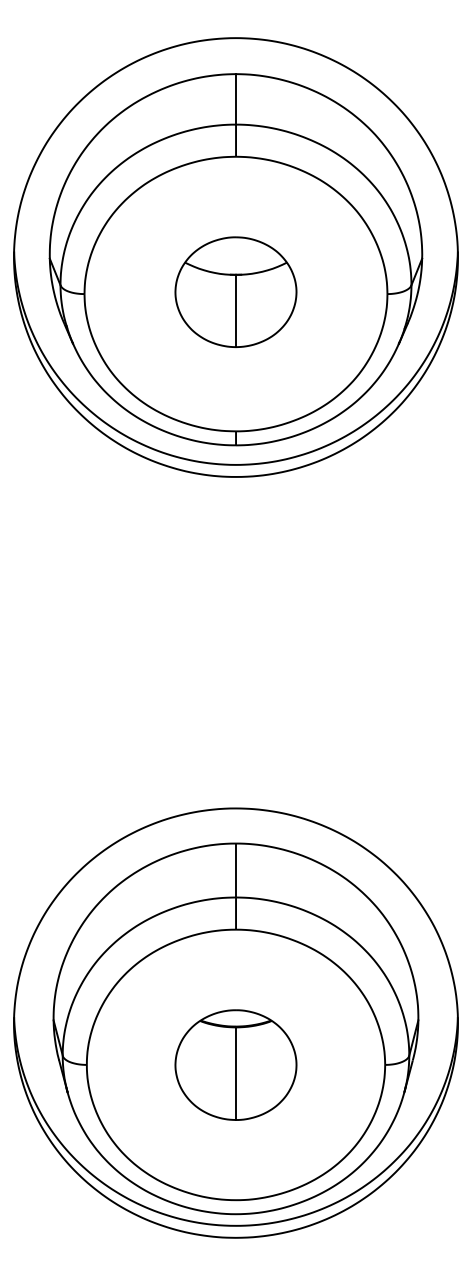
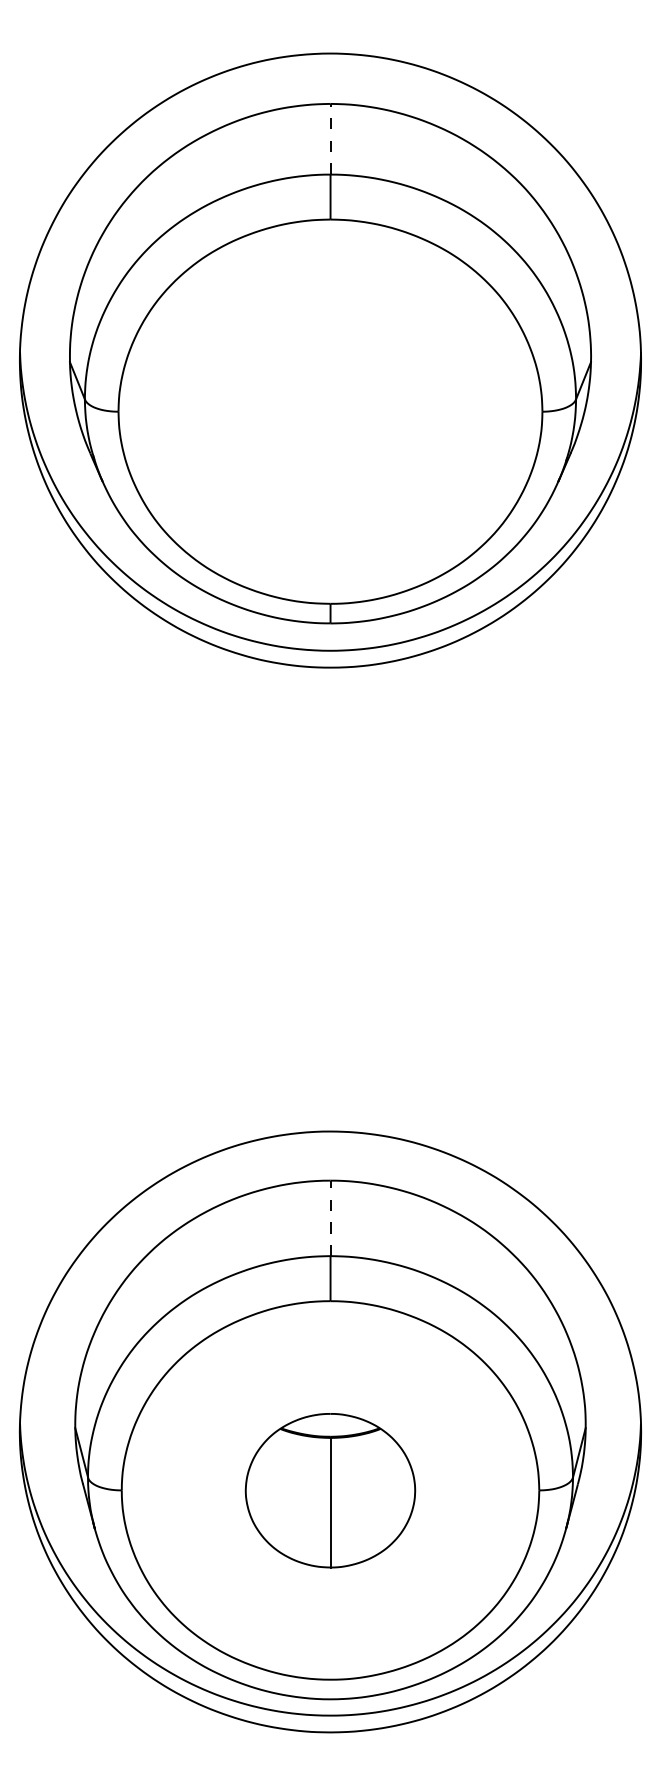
line: (236, 98) -> (330, 138), solid -> dashed
part: (236, 291) -> (330, 408), removed
line: (236, 870) -> (330, 1218), solid -> dashed

